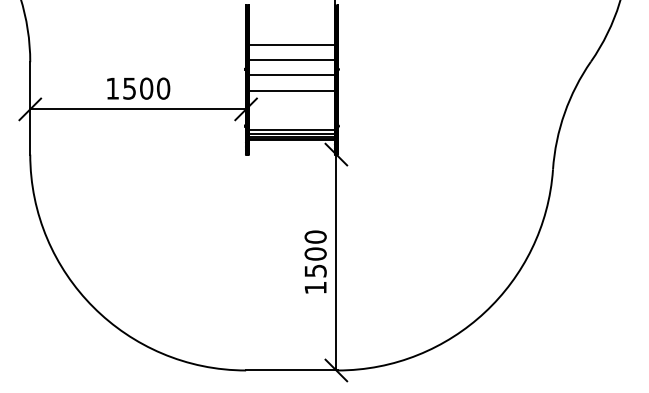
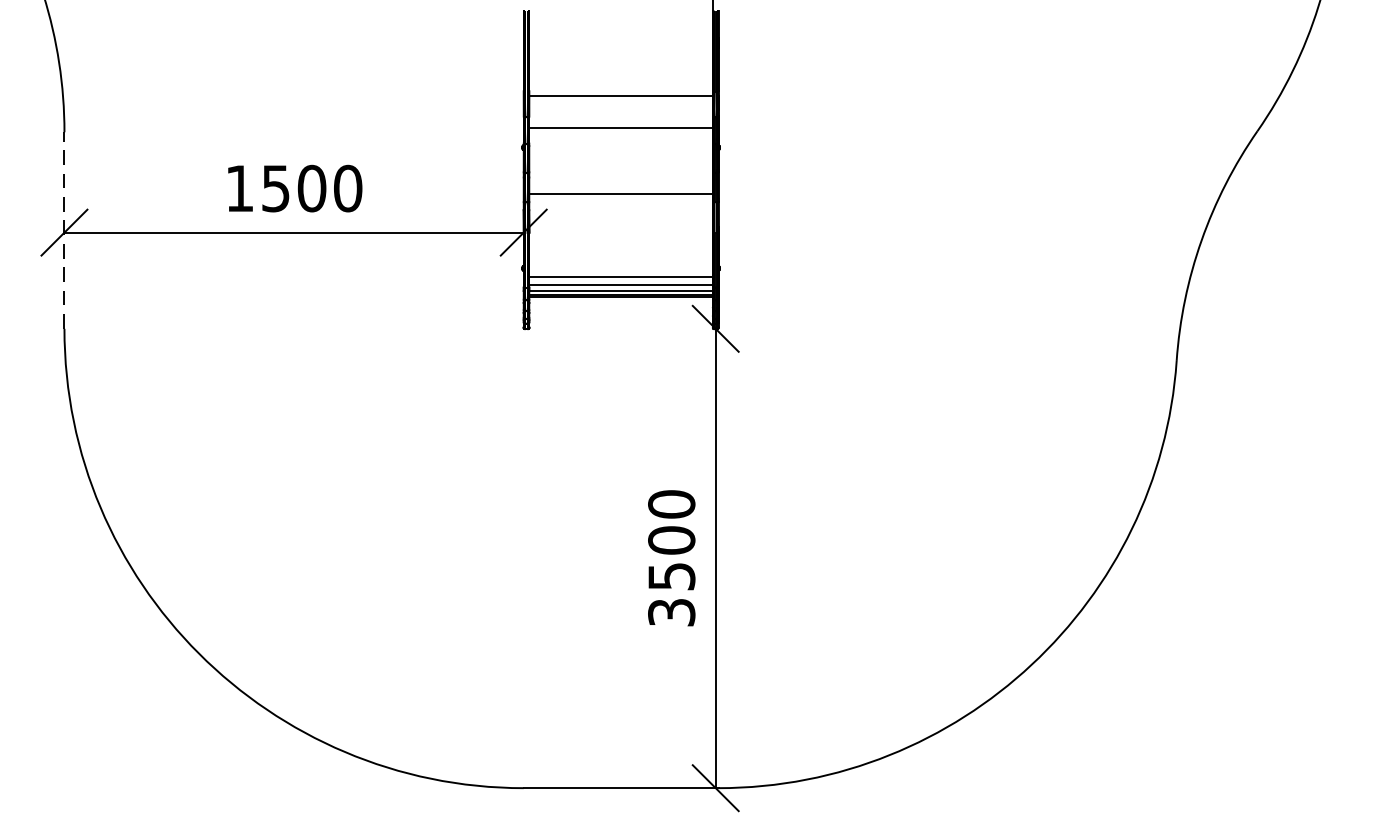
line: (291, 75) -> (620, 160), removed
line: (30, 107) -> (64, 228), solid -> dashed
text: (315, 287) -> (671, 611), 1500 -> 3500

